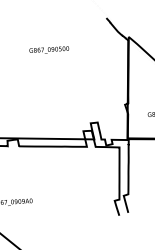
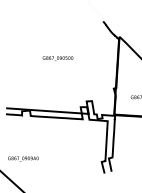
text: (48, 50) -> (57, 58), moved

